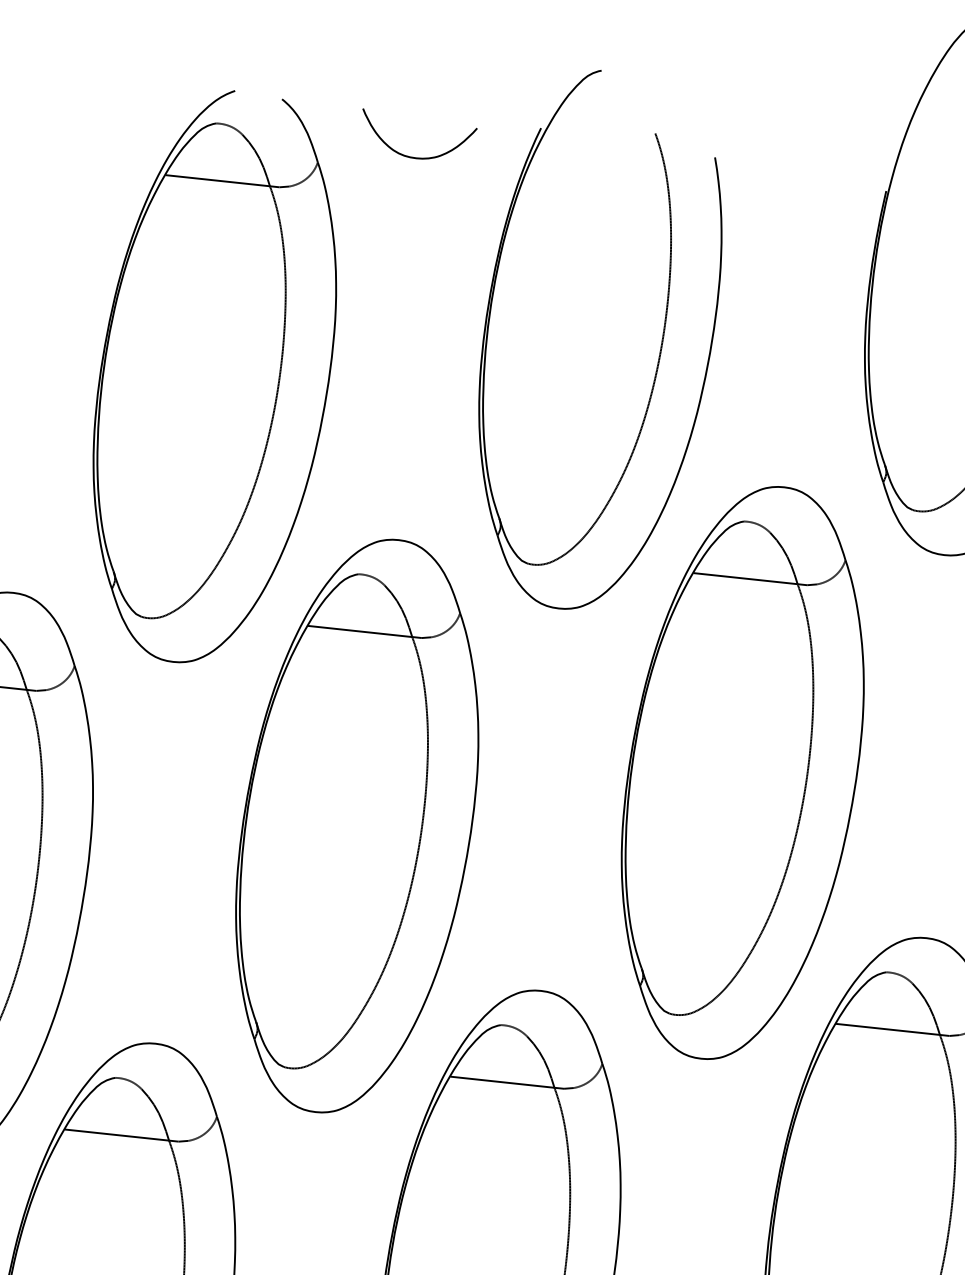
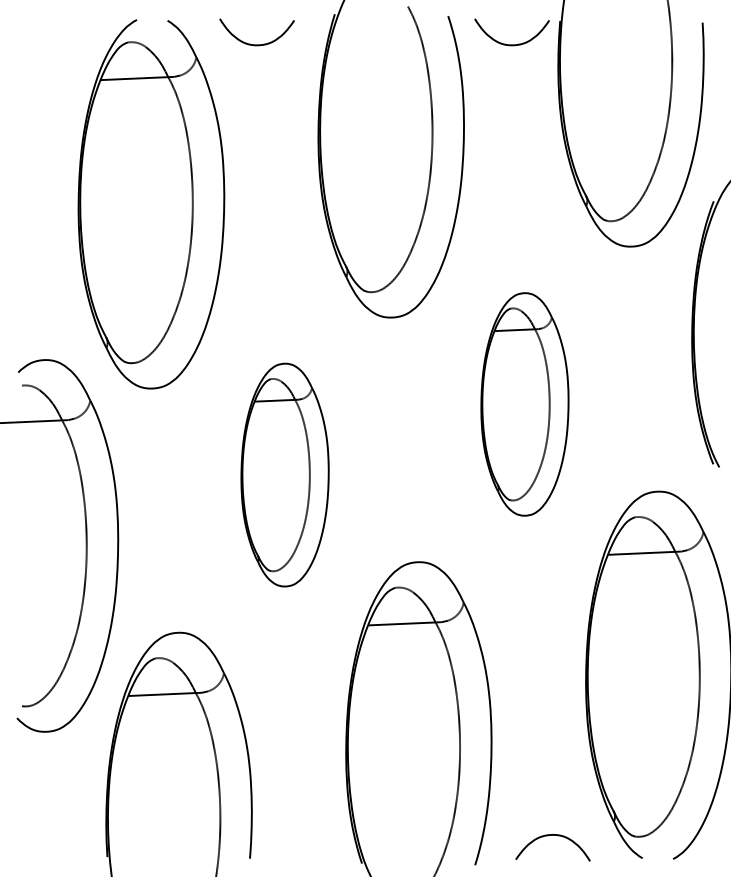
curve: (805, 215) -> (511, 44), added
part: (742, 773) -> (524, 404), size x0.6
part: (356, 824) -> (284, 474), size x0.6

